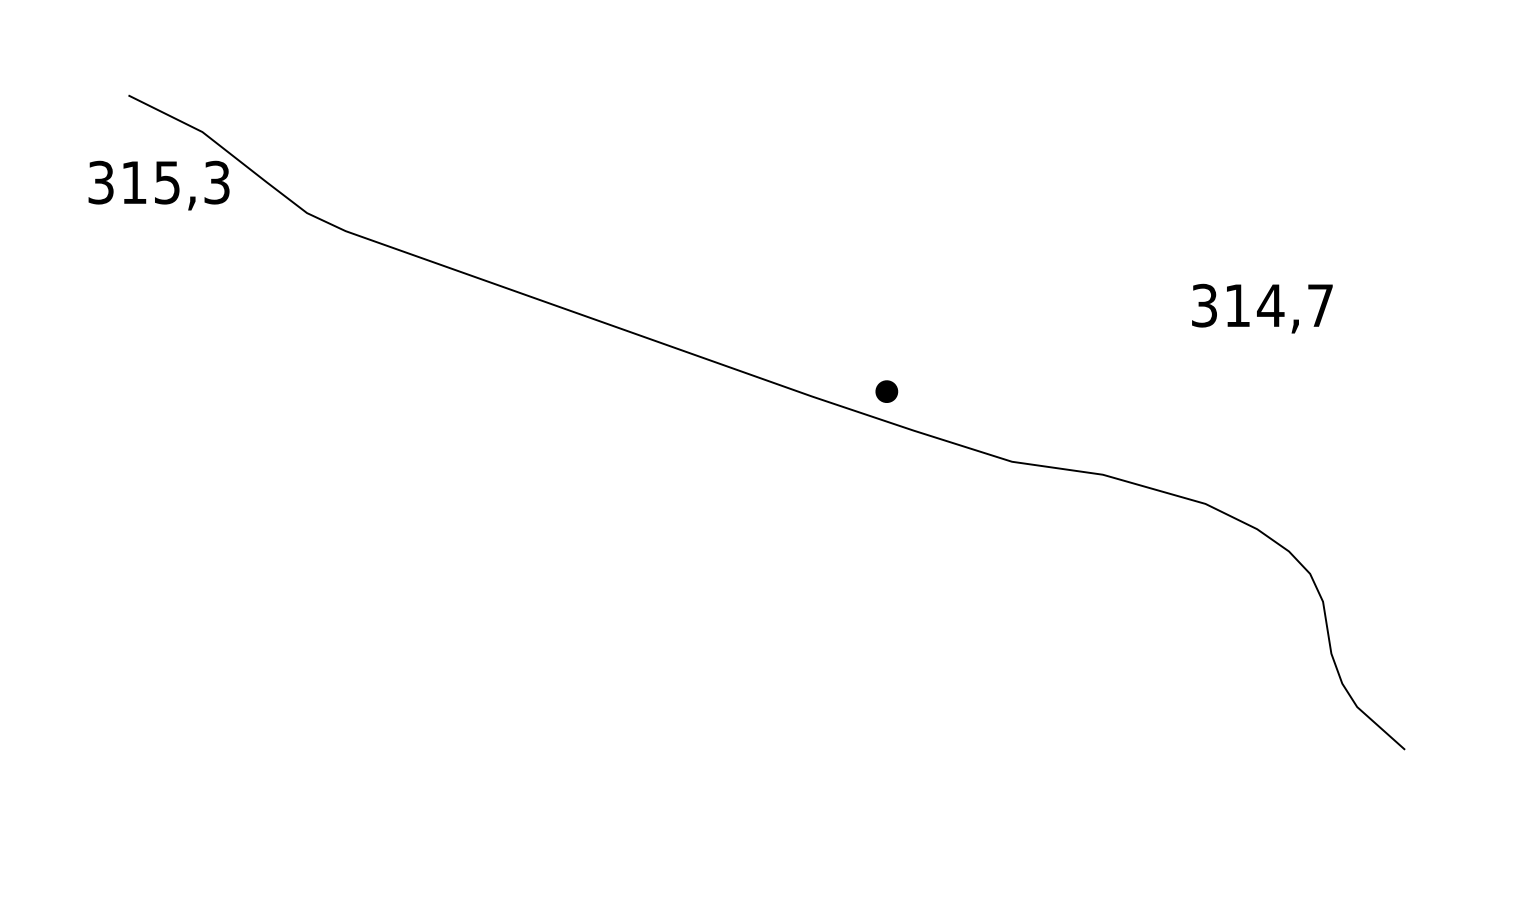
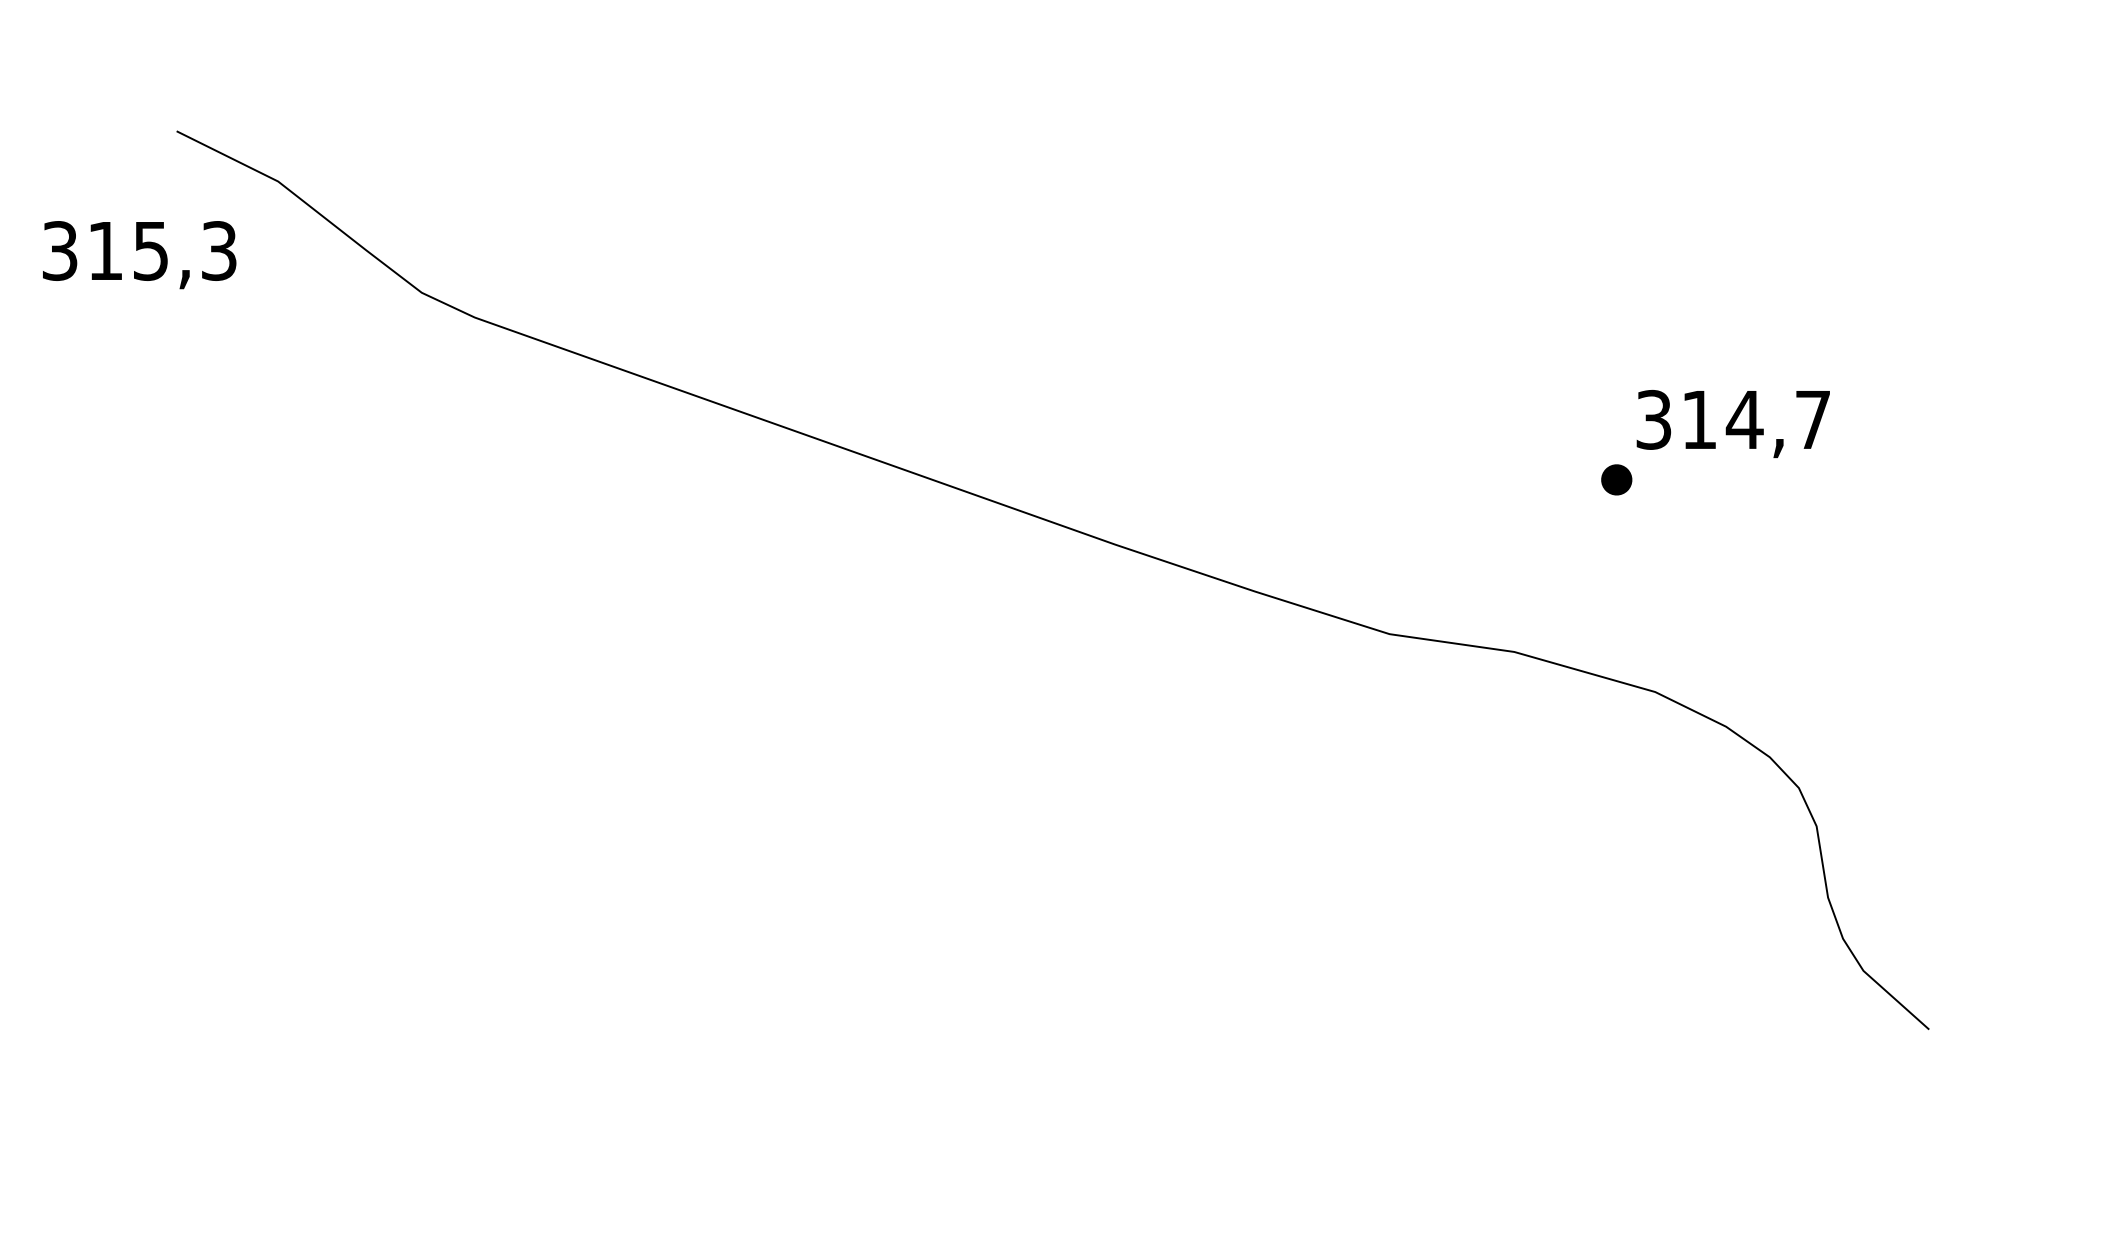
text: (158, 185) -> (139, 255), moved
part: (886, 391) -> (1616, 479), moved

